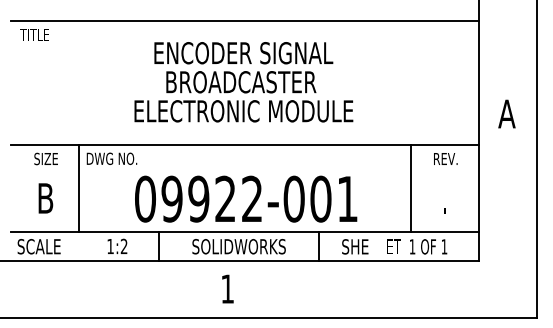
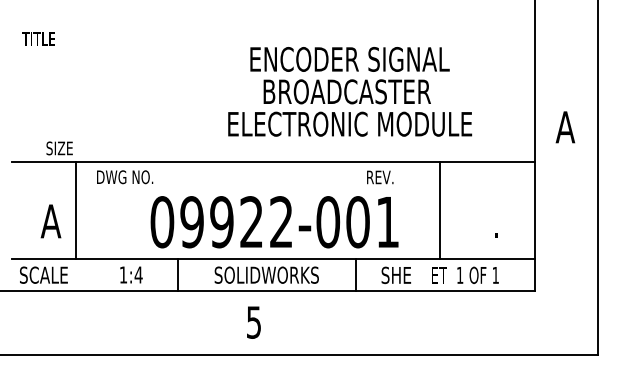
line: (244, 20) -> (272, 23), removed
text: (244, 81) -> (350, 91), moved
text: (45, 159) -> (59, 148), moved
text: (446, 159) -> (380, 177), moved
line: (79, 188) -> (76, 210), moved
line: (411, 188) -> (440, 210), moved
text: (45, 198) -> (50, 221), B -> A
text: (124, 246) -> (138, 274), 1:2 -> 1:4
text: (227, 289) -> (253, 322), 1 -> 5

